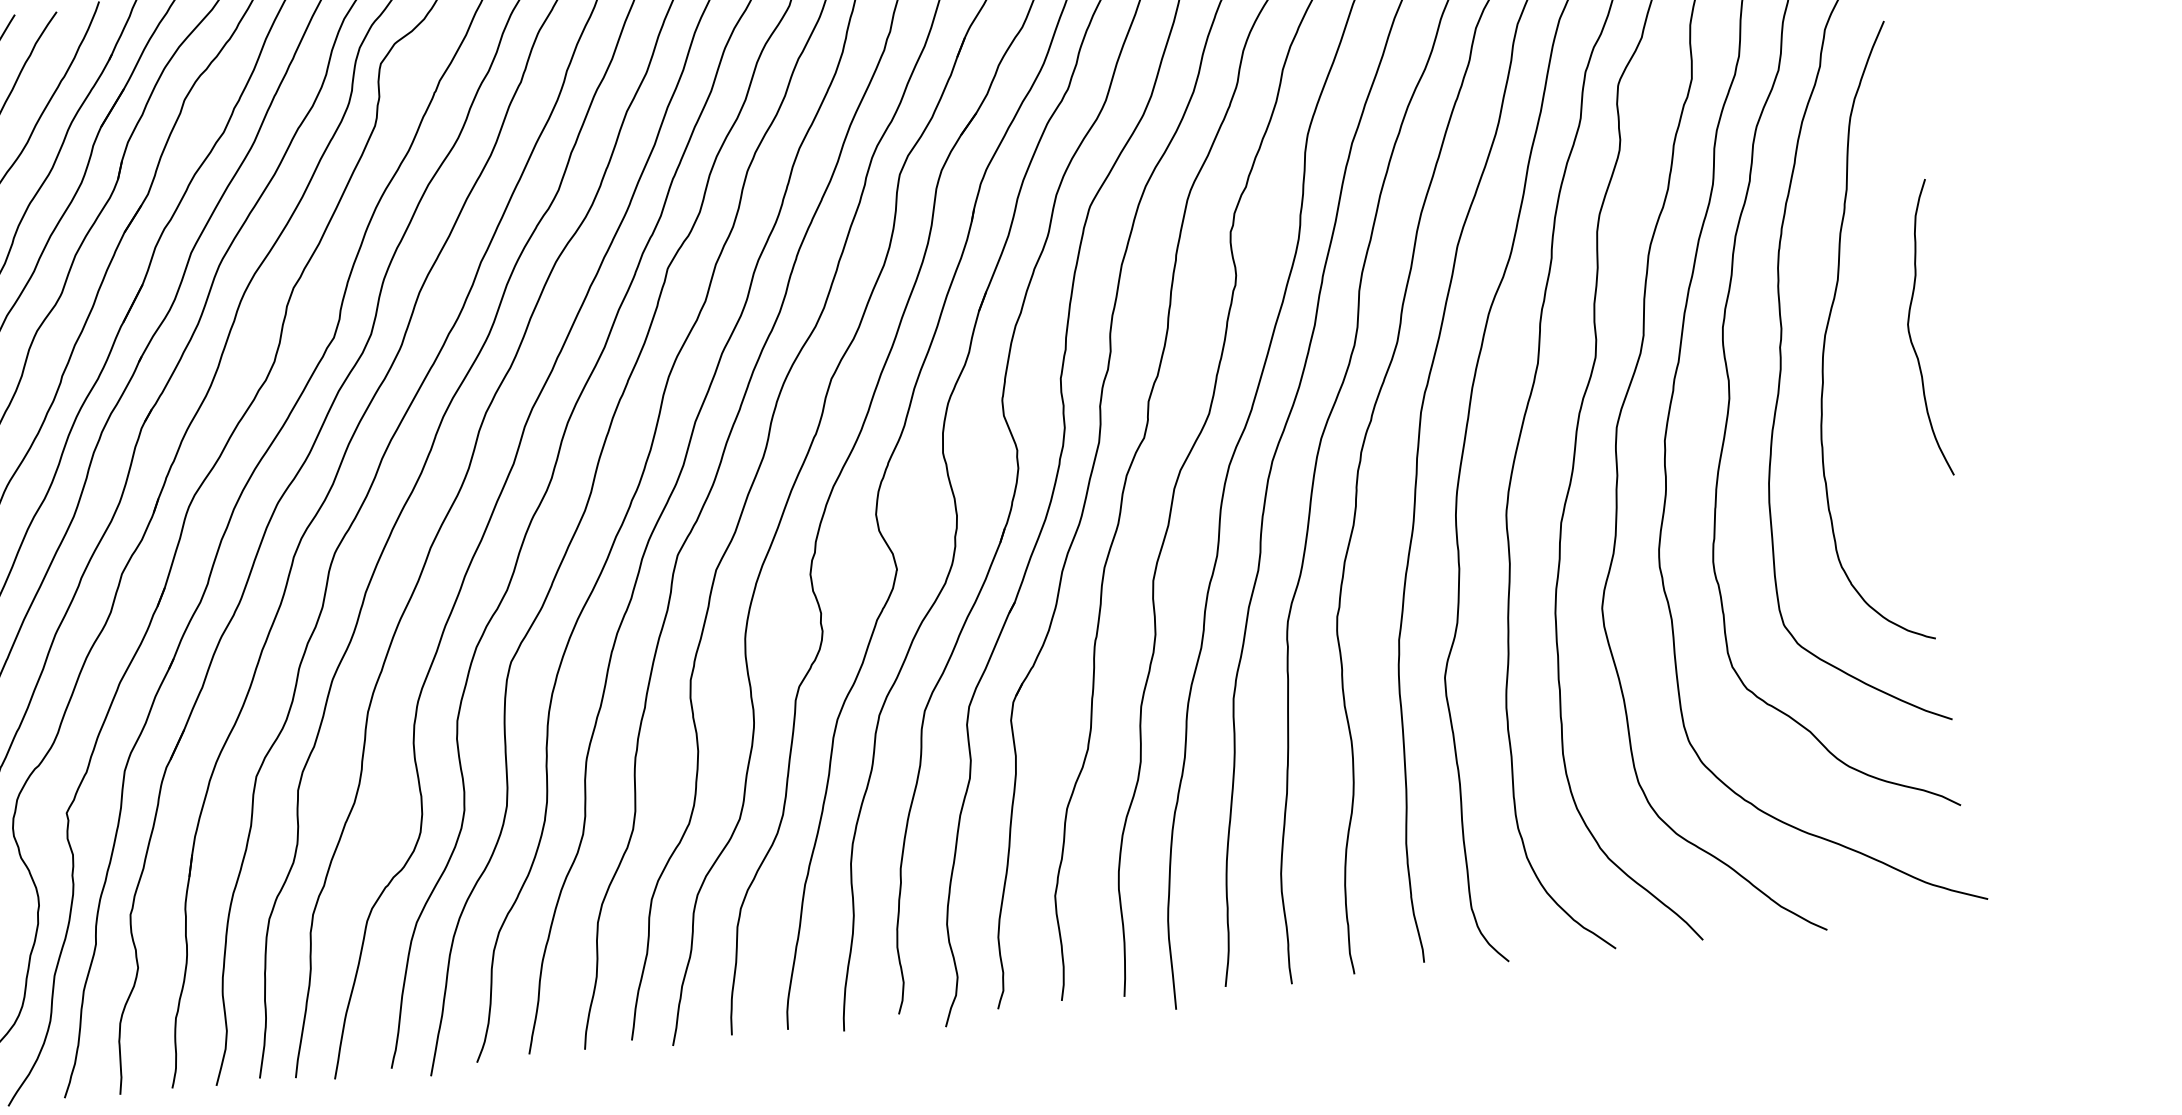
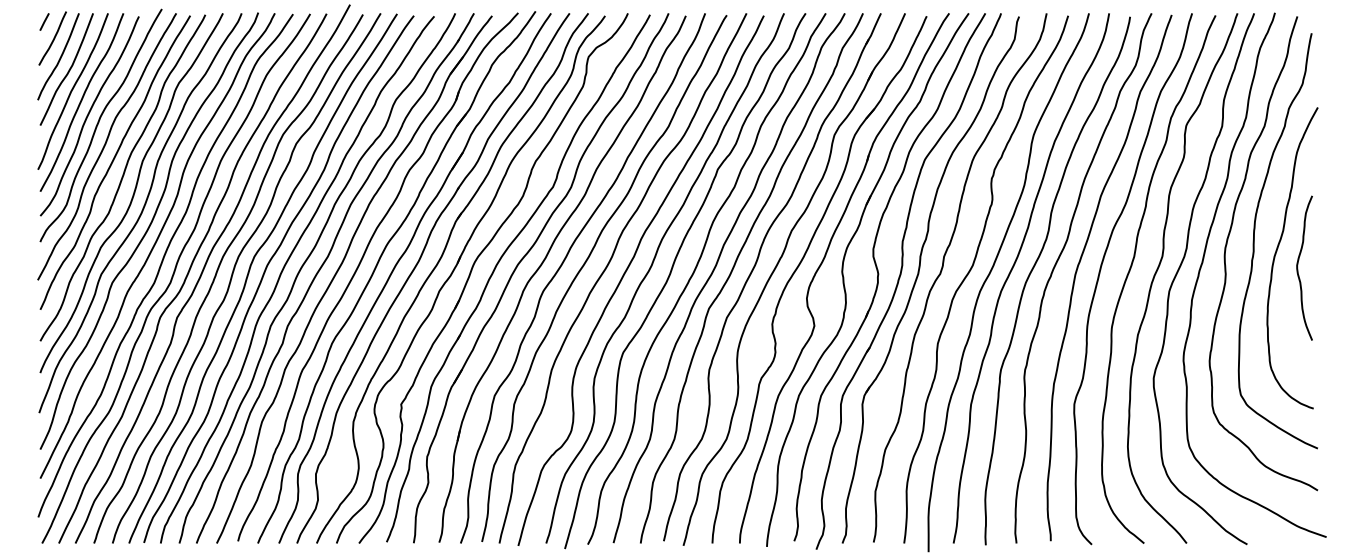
curve: (1911, 328) -> (1298, 267), moved

